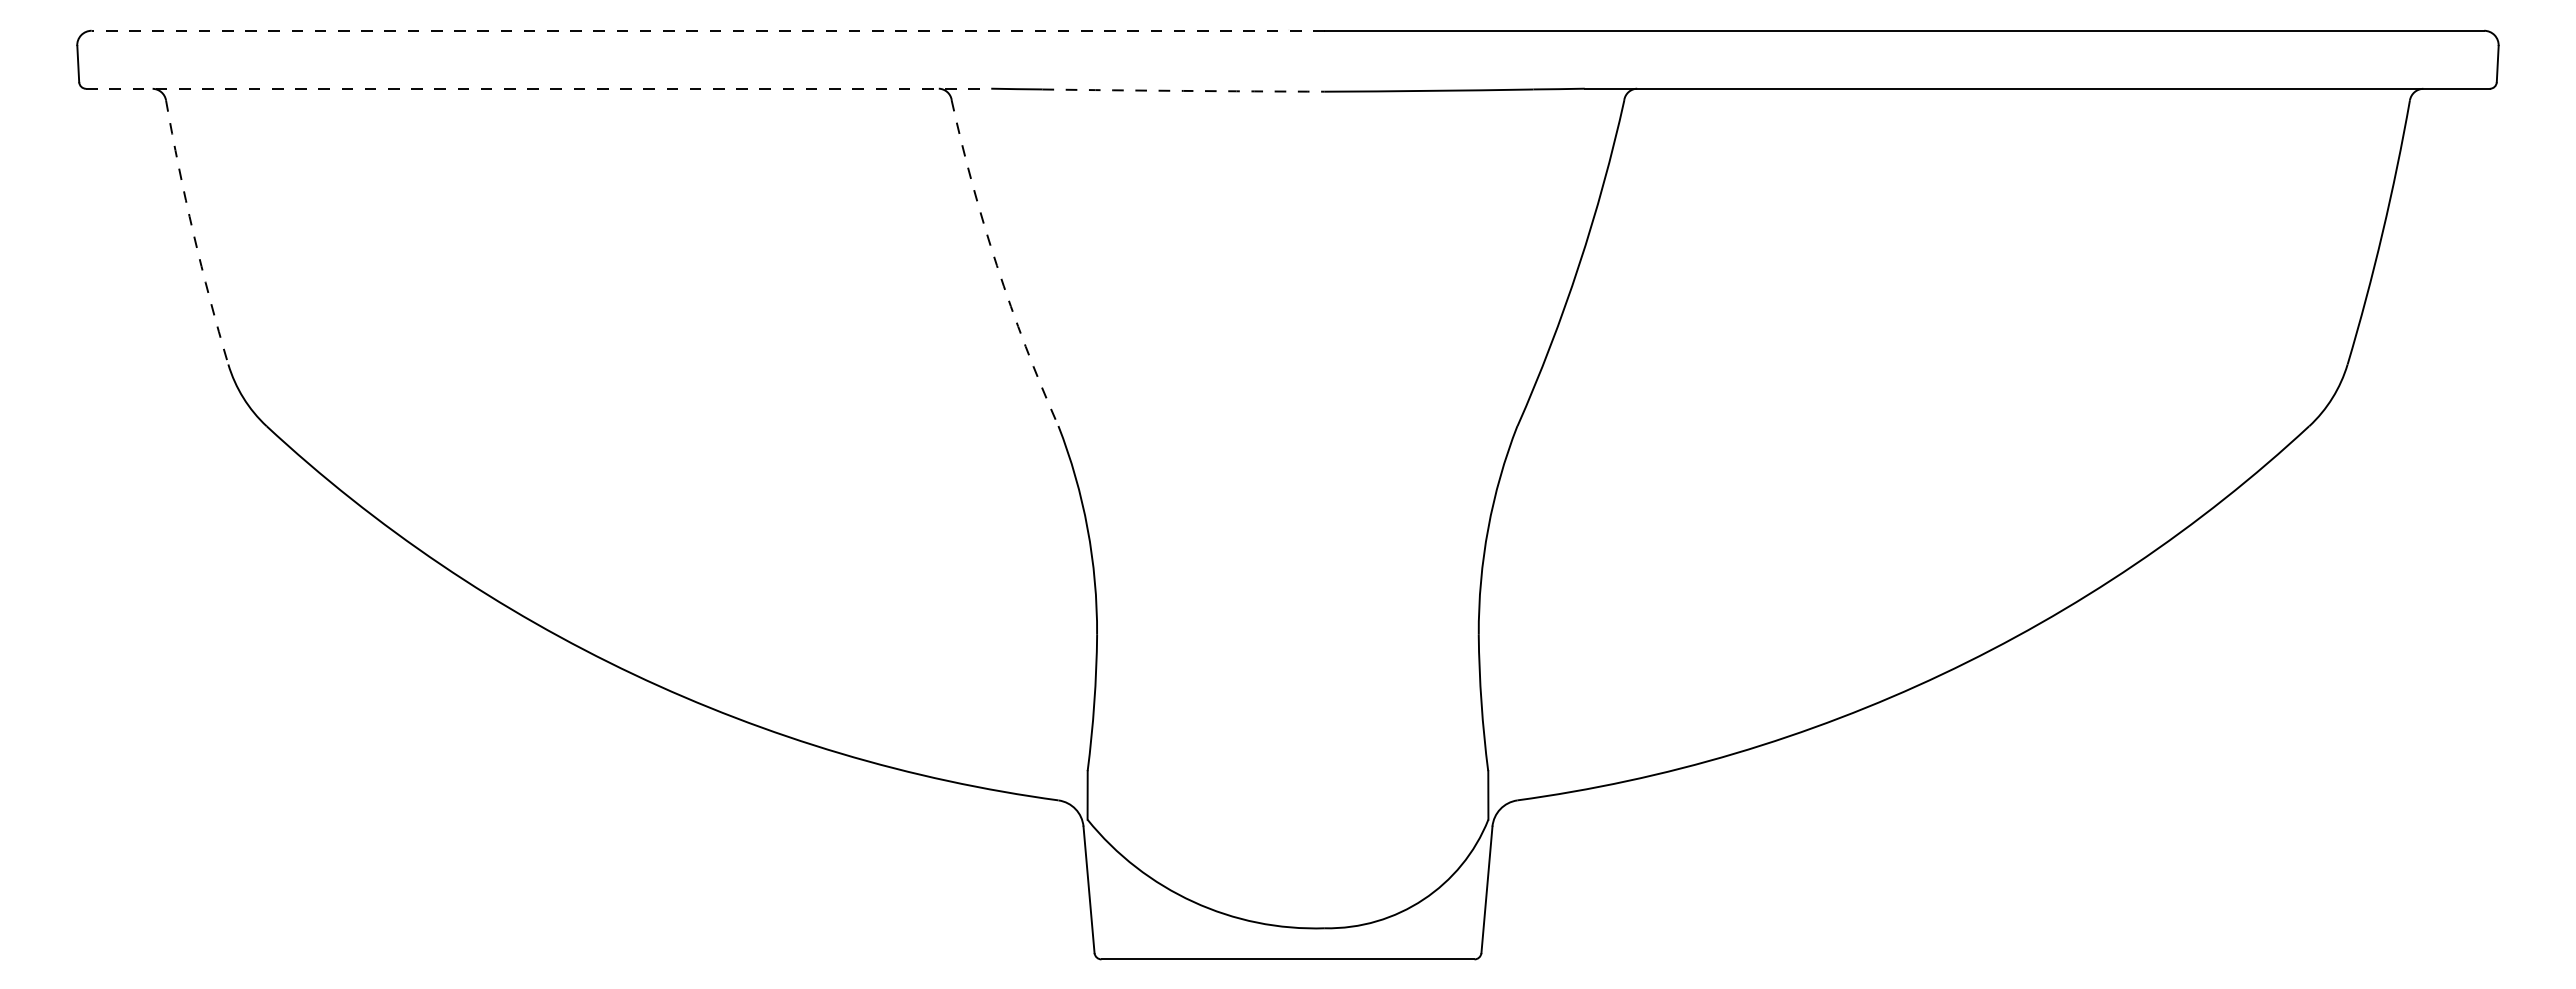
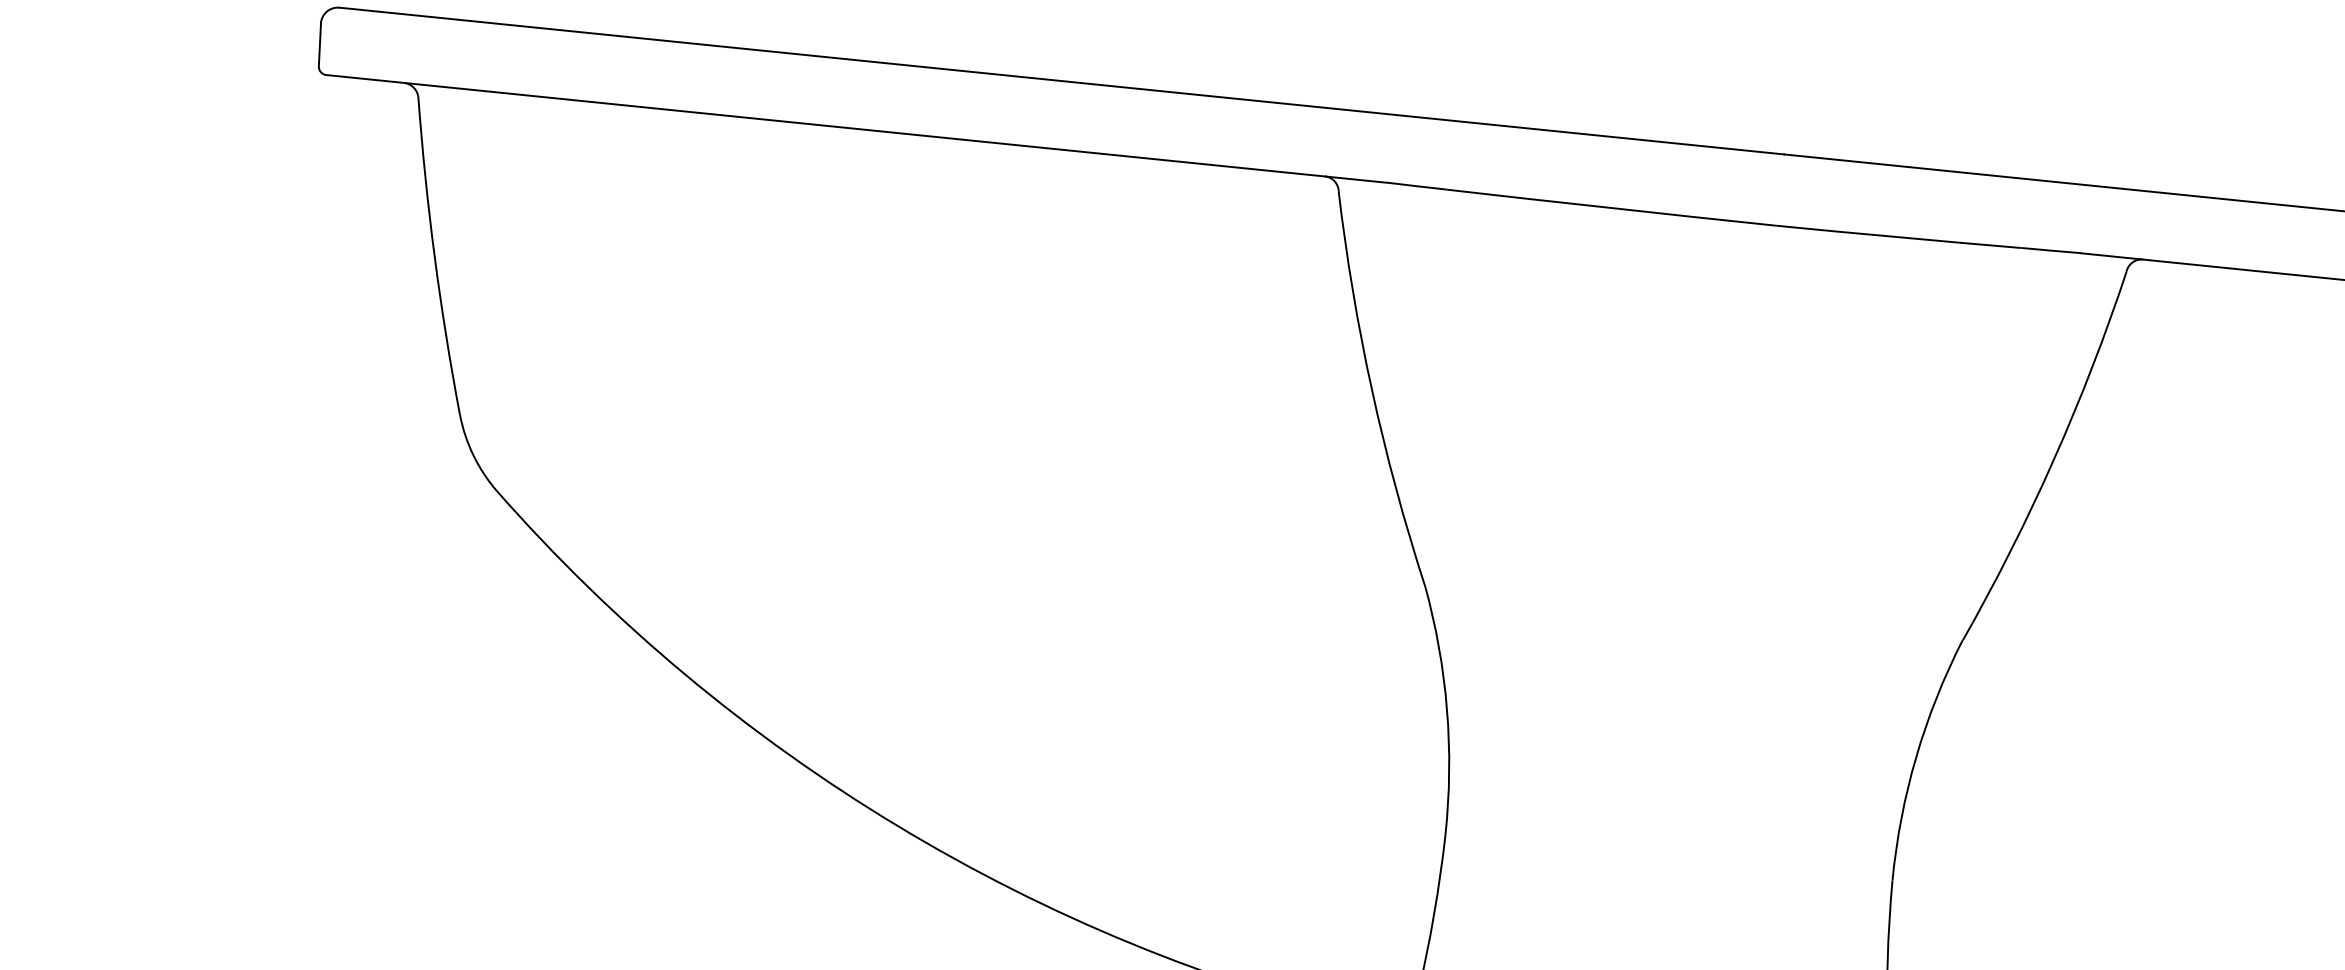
line: (708, 30) -> (1062, 80), dashed -> solid
line: (538, 88) -> (856, 128), dashed -> solid
arc: (1183, 90) -> (1611, 207), dashed -> solid
arc: (193, 233) -> (434, 257), dashed -> solid
arc: (997, 265) -> (1372, 390), dashed -> solid

